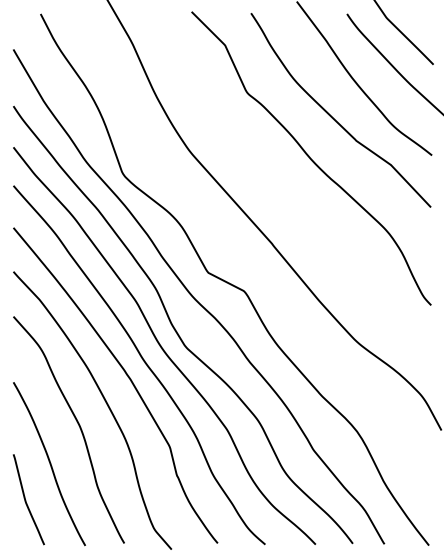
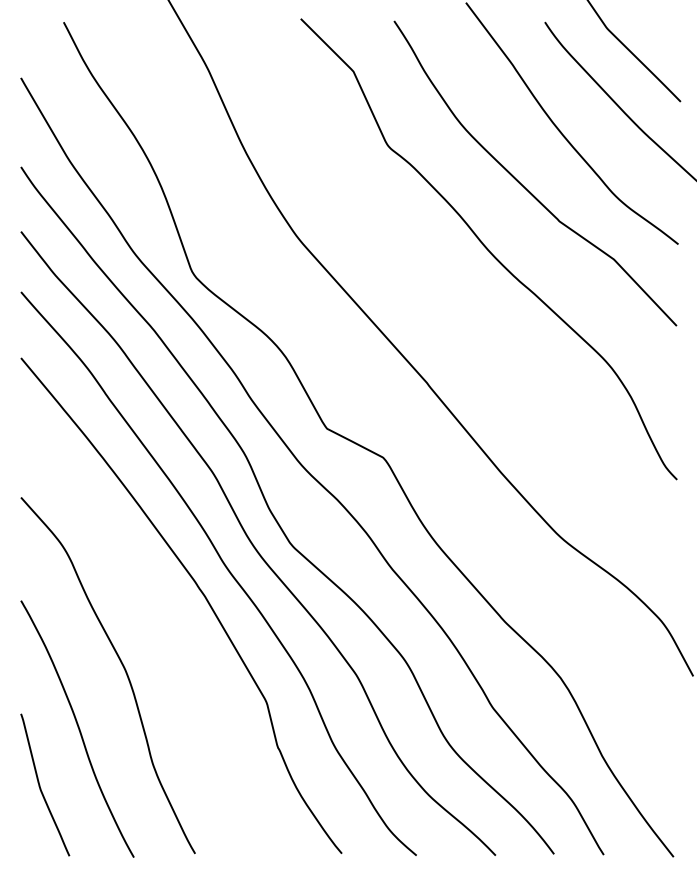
curve: (104, 401) -> (163, 630), removed

